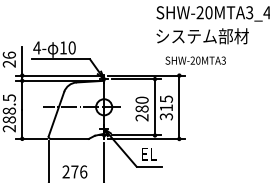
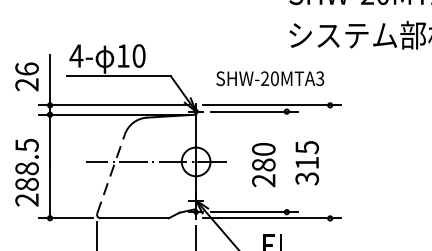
text: (195, 60) -> (269, 78), moved
line: (155, 107) -> (287, 162), removed
line: (179, 107) -> (330, 162), removed
line: (56, 113) -> (111, 172), solid -> dashed

